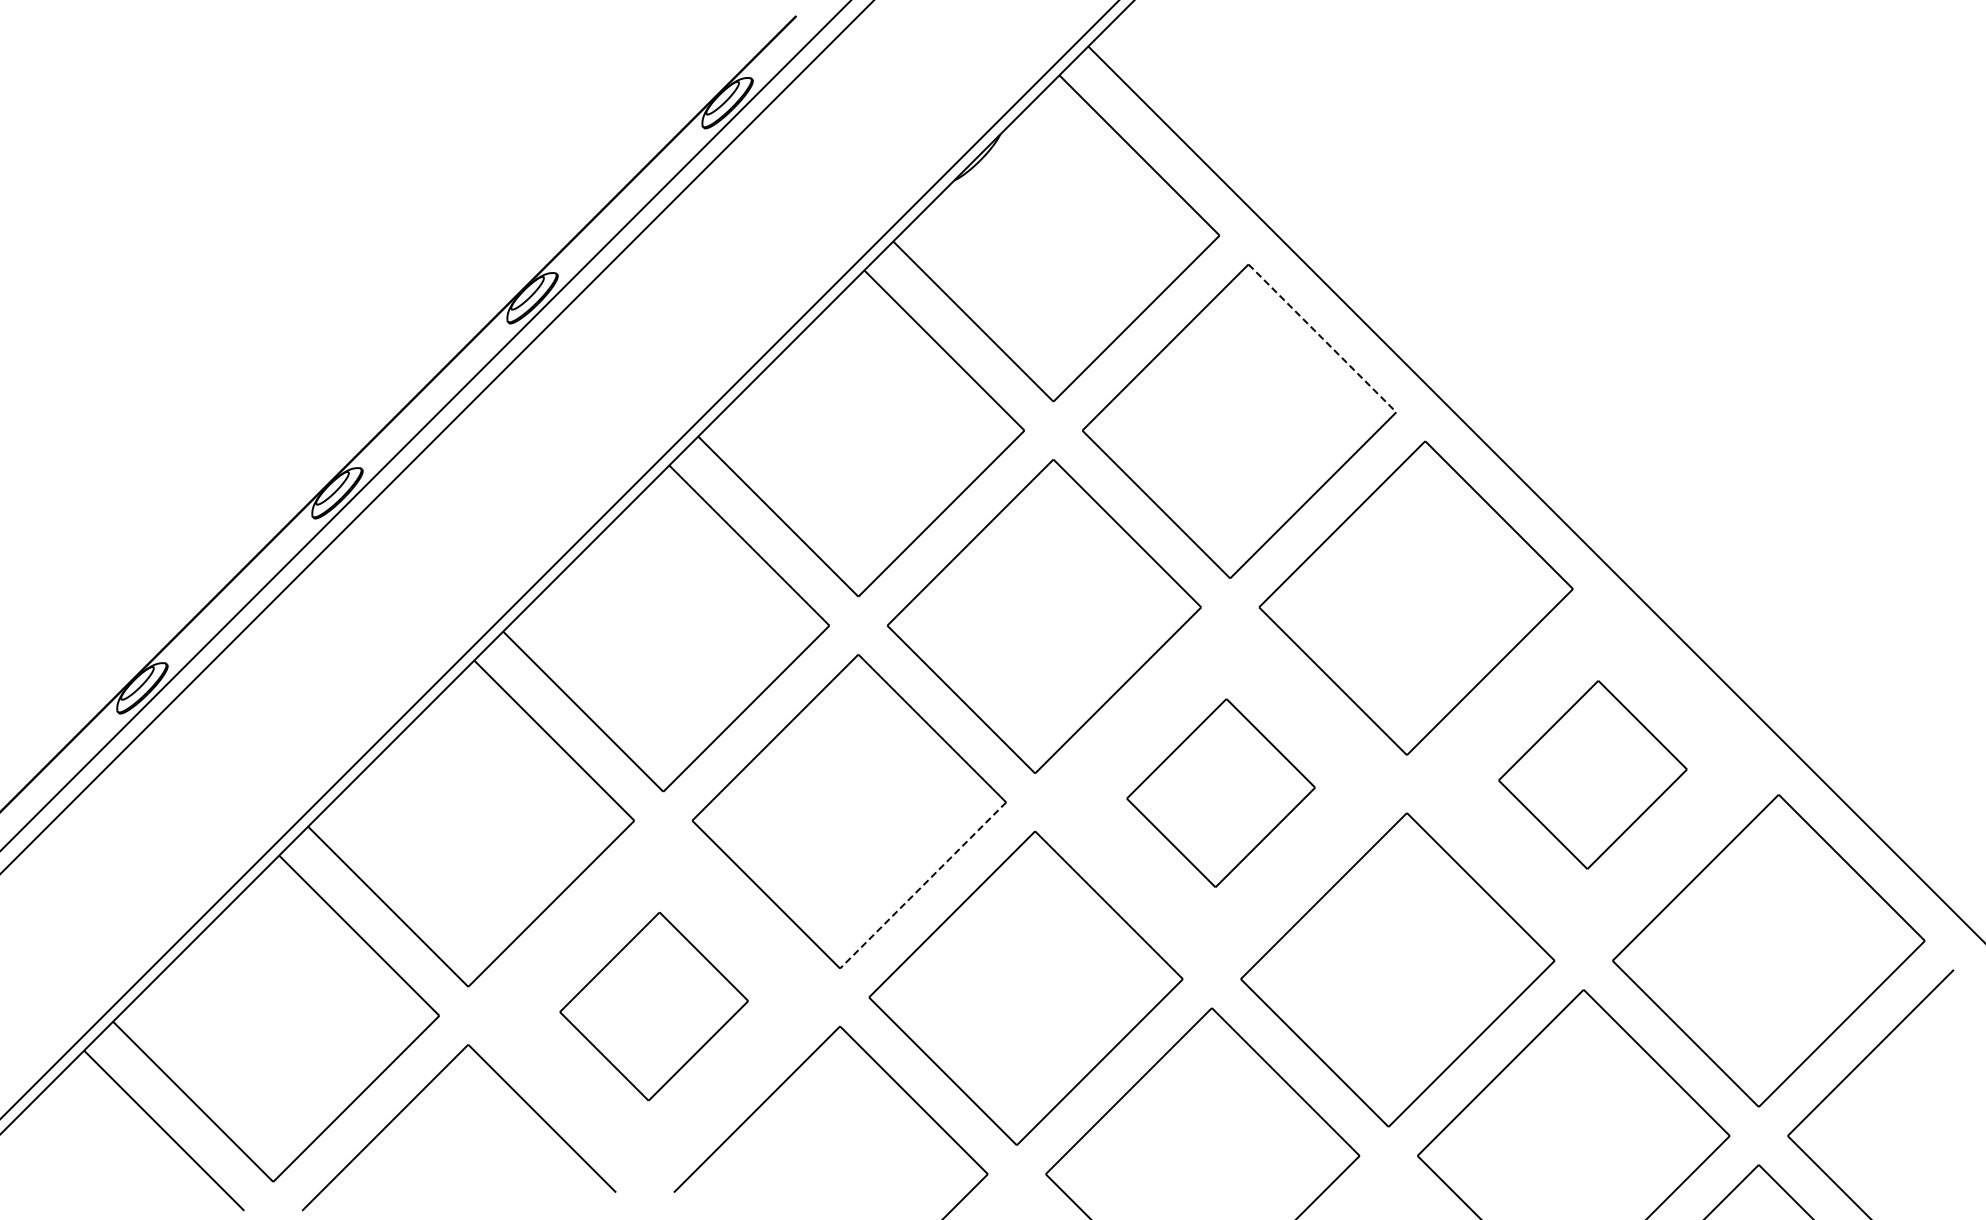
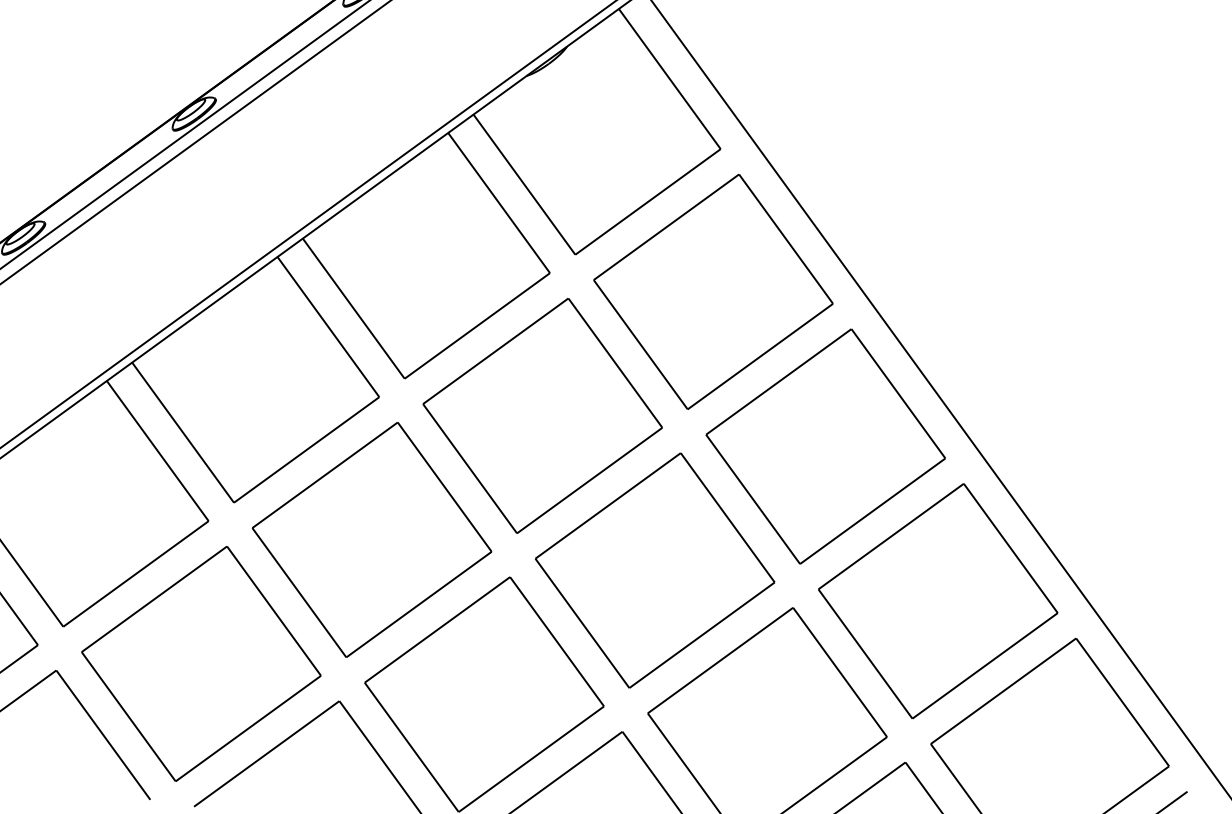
line: (1322, 338) -> (786, 239), dashed -> solid
part: (1592, 774) -> (937, 600), size x1.67
part: (1220, 792) -> (654, 569), size x1.67
line: (922, 885) -> (418, 604), dashed -> solid
part: (653, 1006) -> (200, 663), size x1.67

